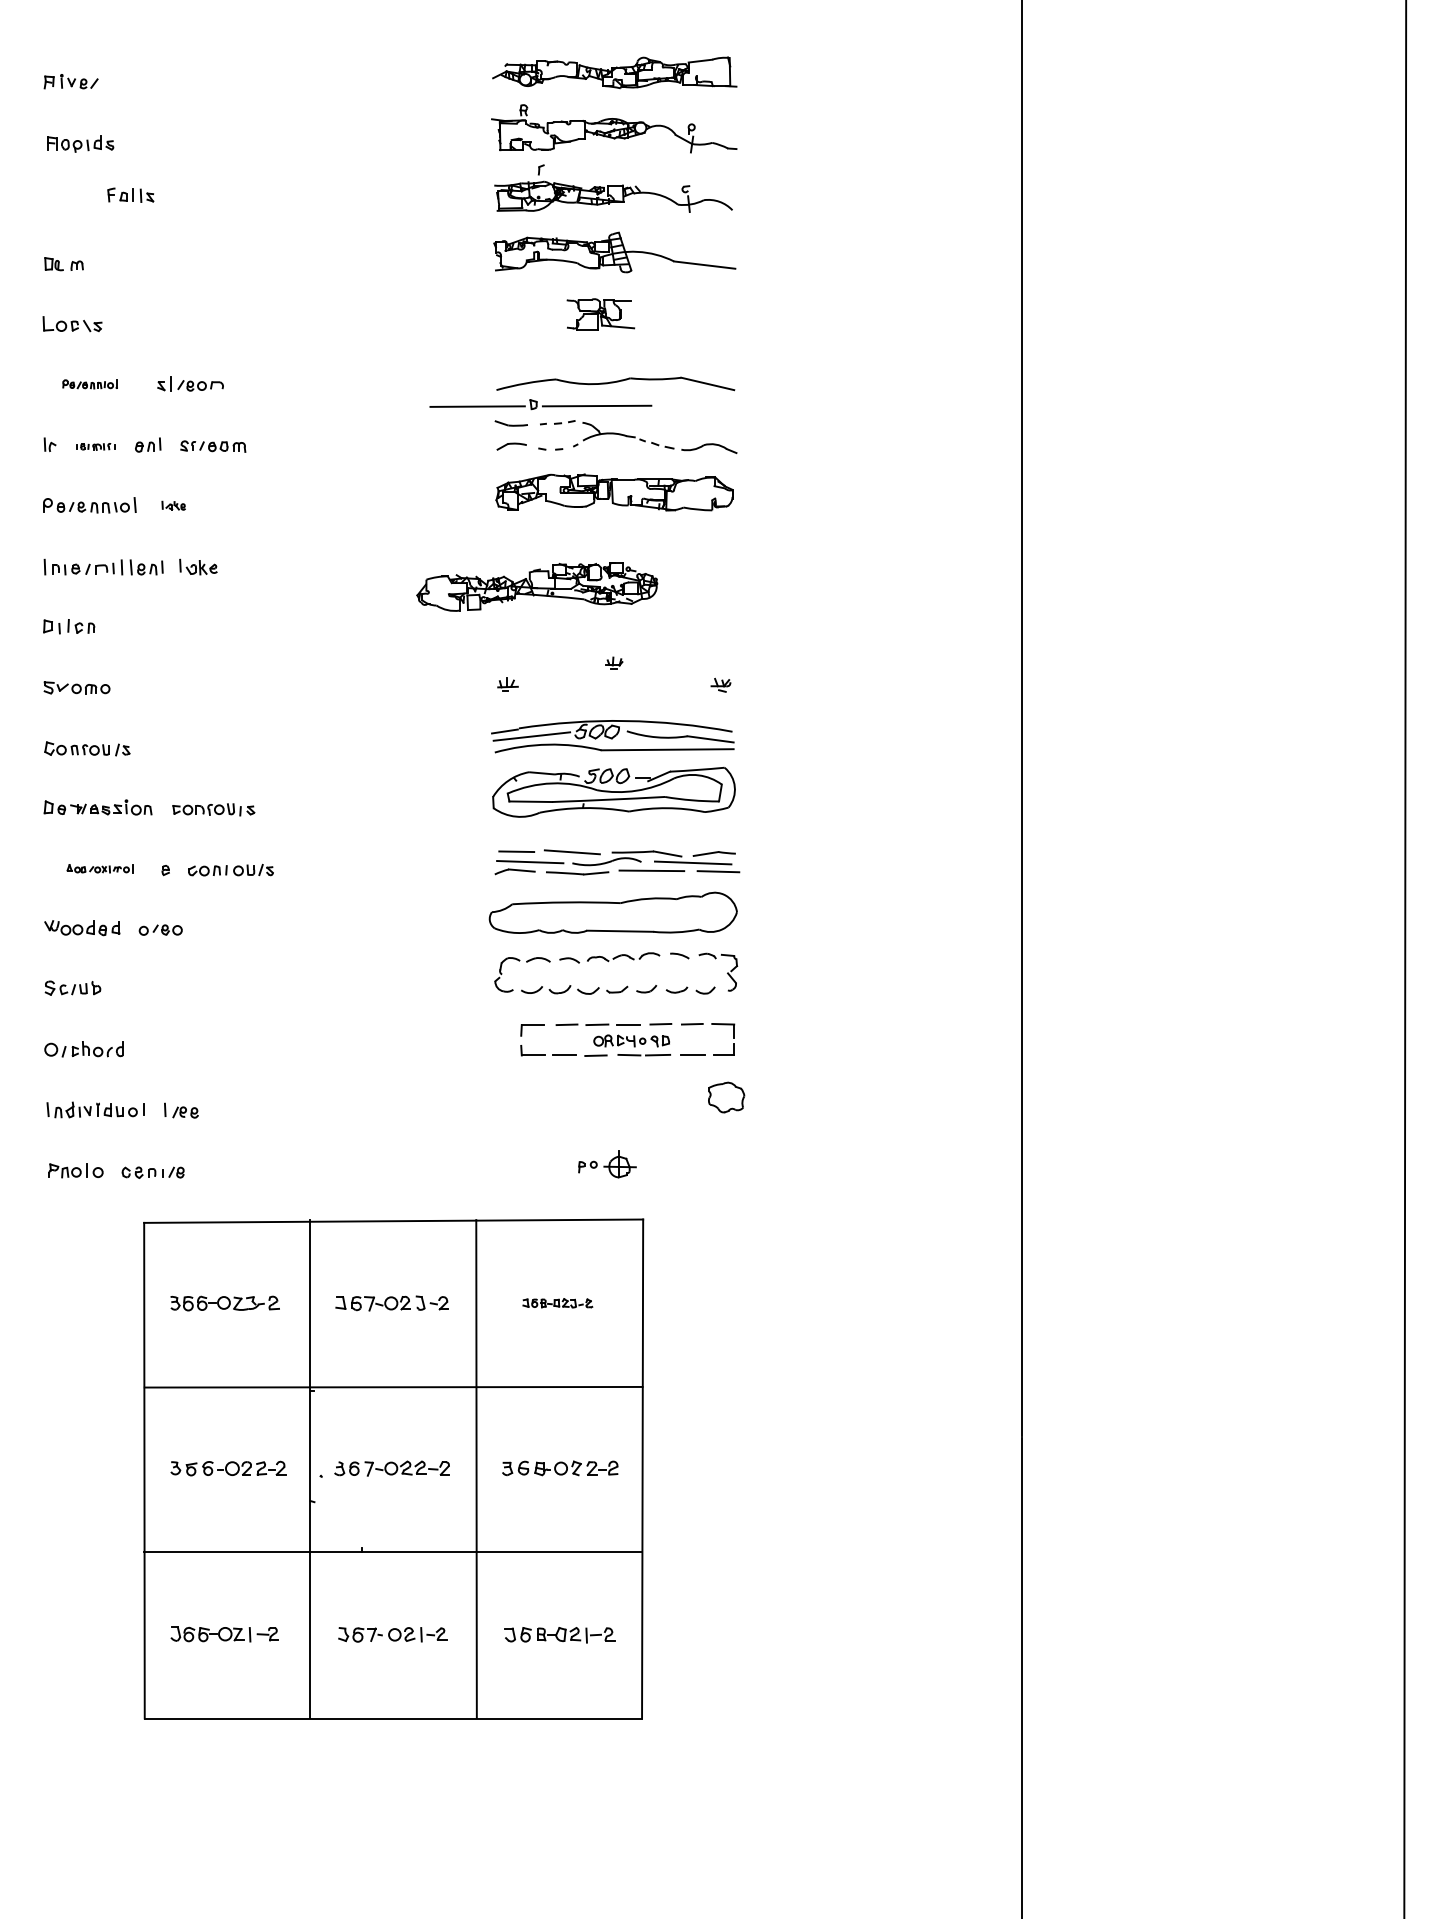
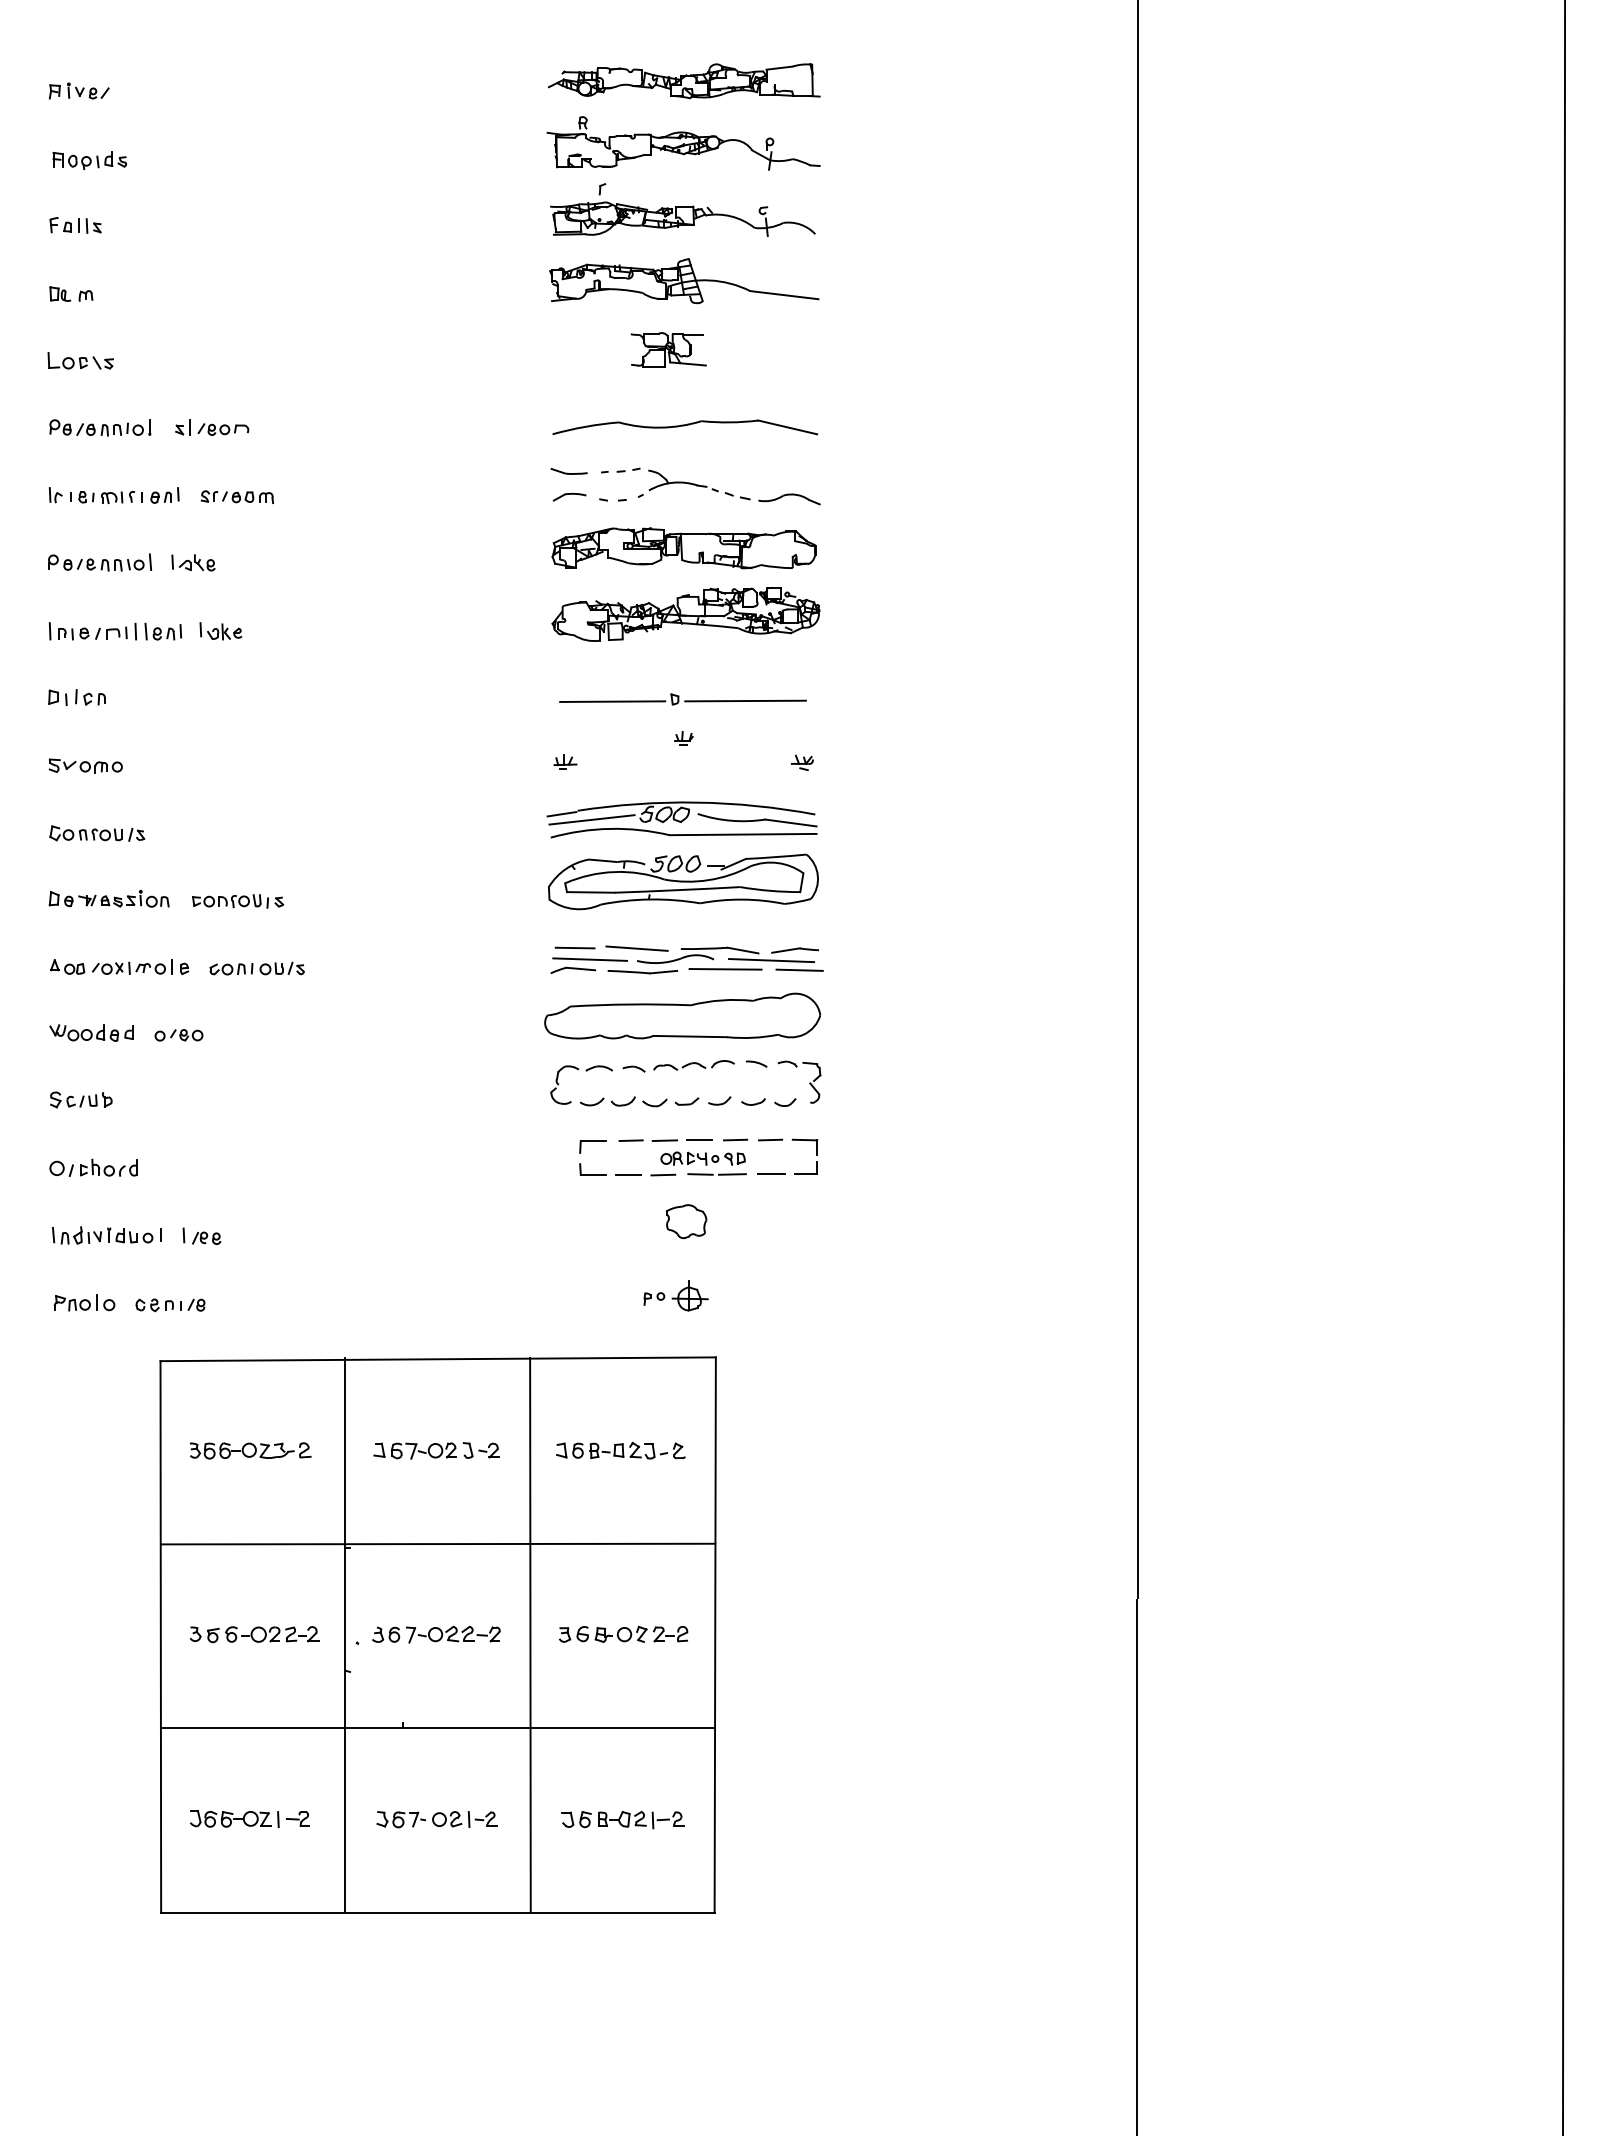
part: (130, 195) -> (75, 225), moved
part: (90, 384) -> (100, 427), size x1.67
part: (540, 404) -> (682, 699), moved
part: (95, 446) -> (106, 497), size x1.67
part: (173, 505) -> (193, 562), size x1.67
part: (536, 587) -> (685, 614), moved
part: (100, 868) -> (111, 966), size x1.67
part: (726, 1097) -> (686, 1221), moved
part: (557, 1303) -> (620, 1450), size x1.67

